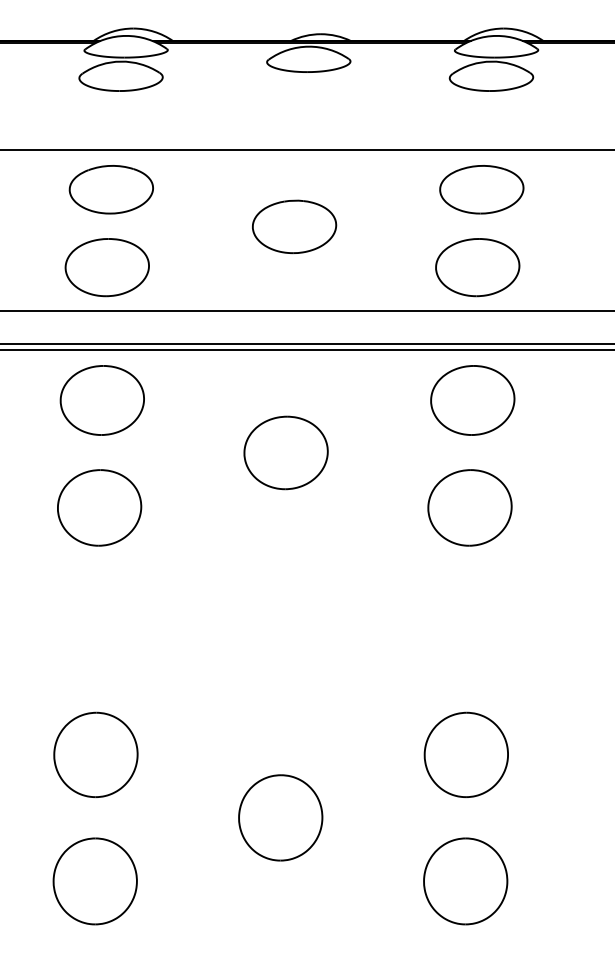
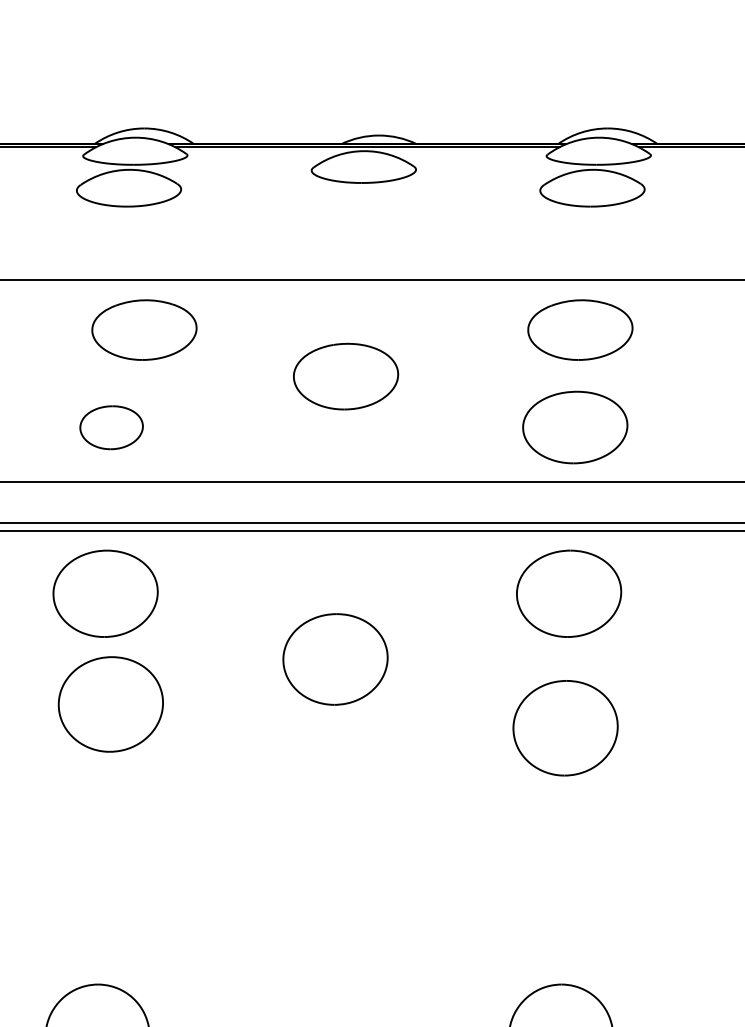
part: (110, 189) -> (143, 329), moved
part: (106, 267) -> (110, 427), size x0.6
part: (99, 507) -> (110, 703), moved

